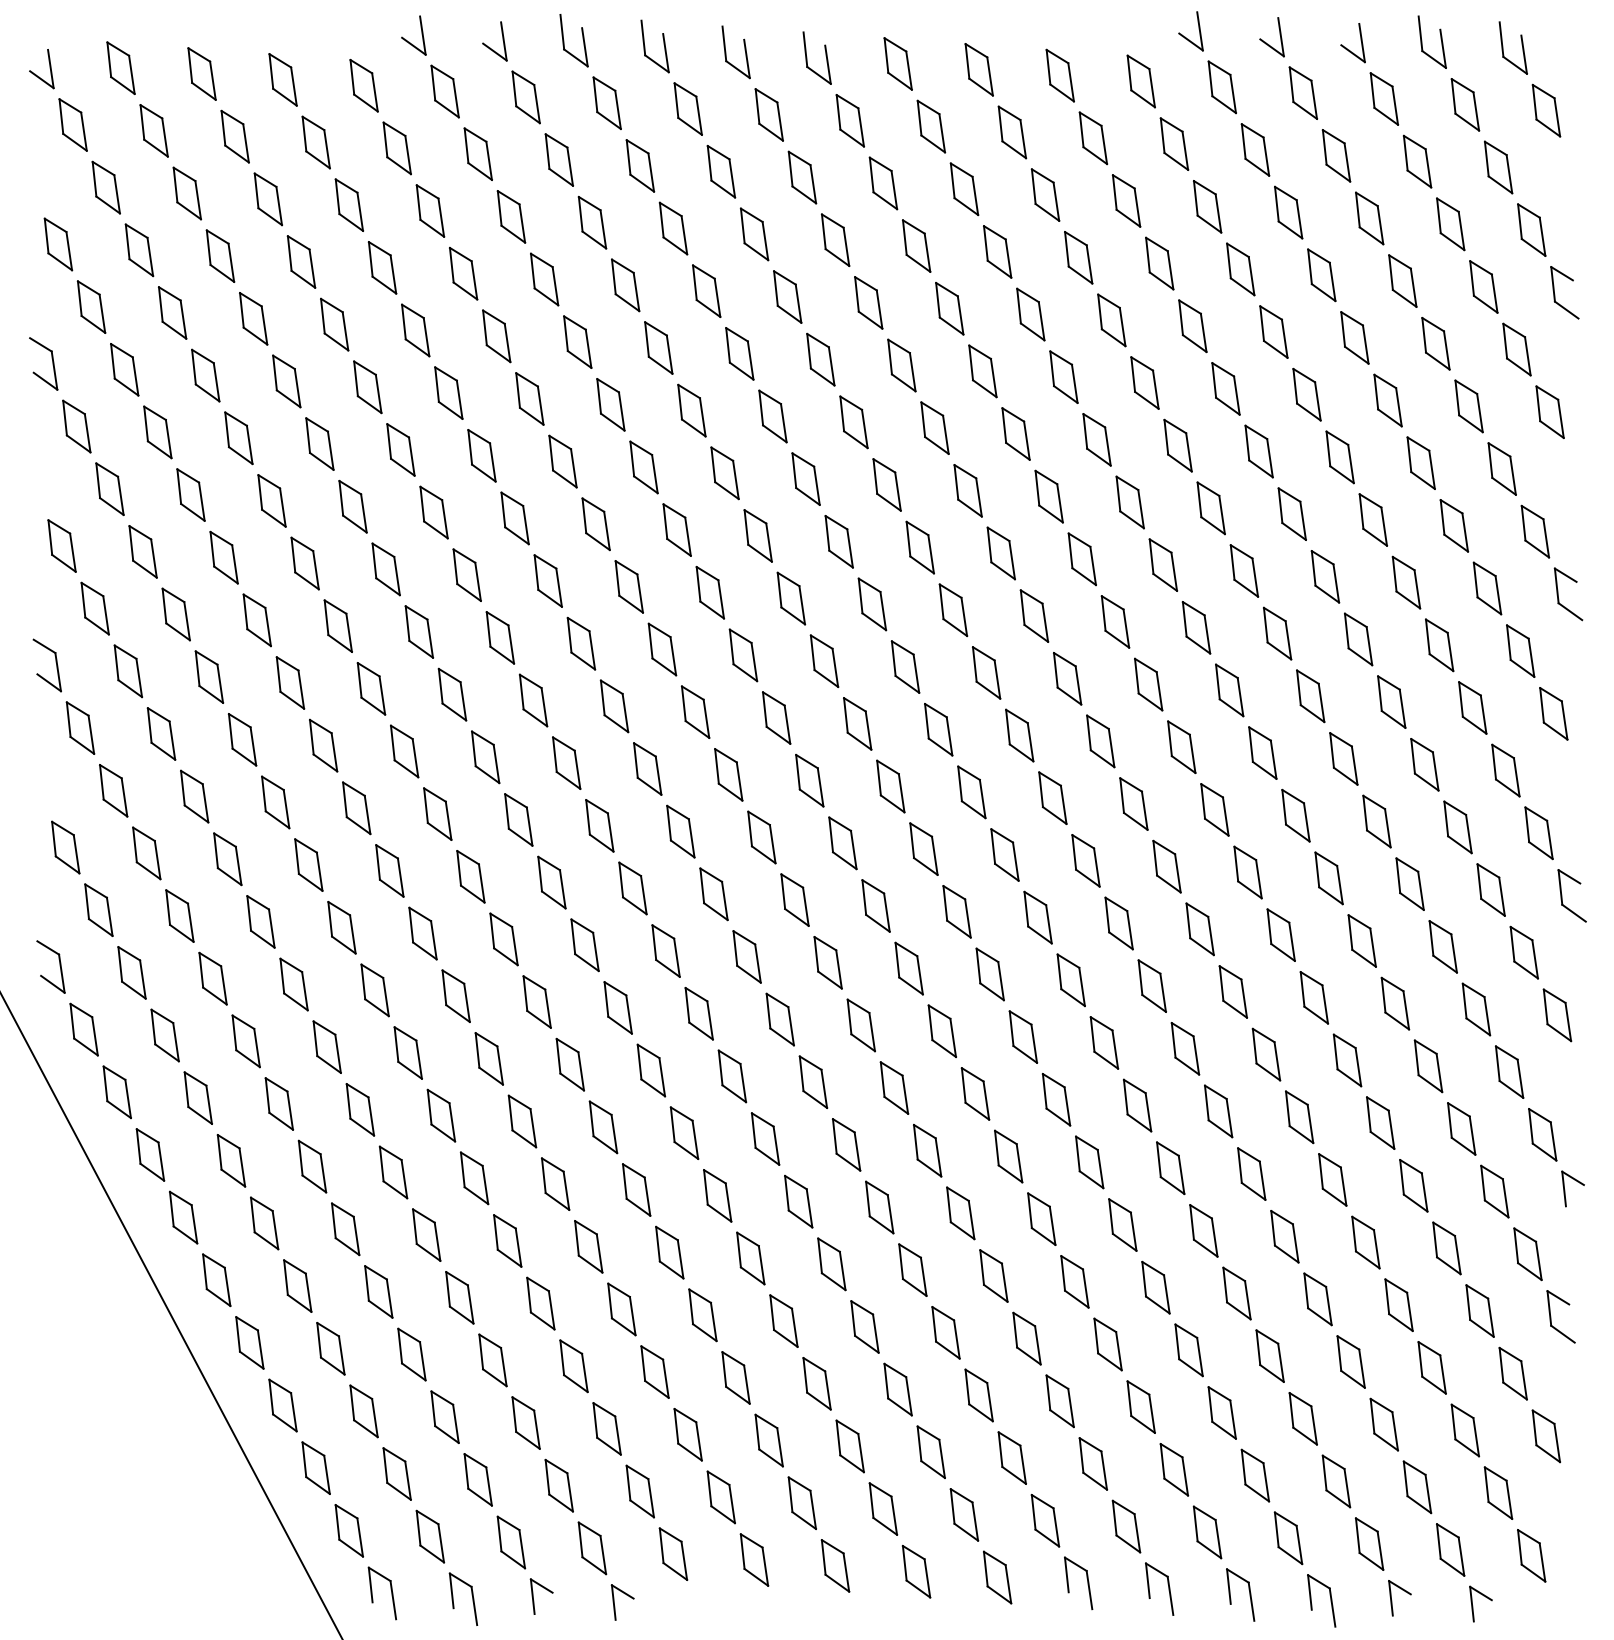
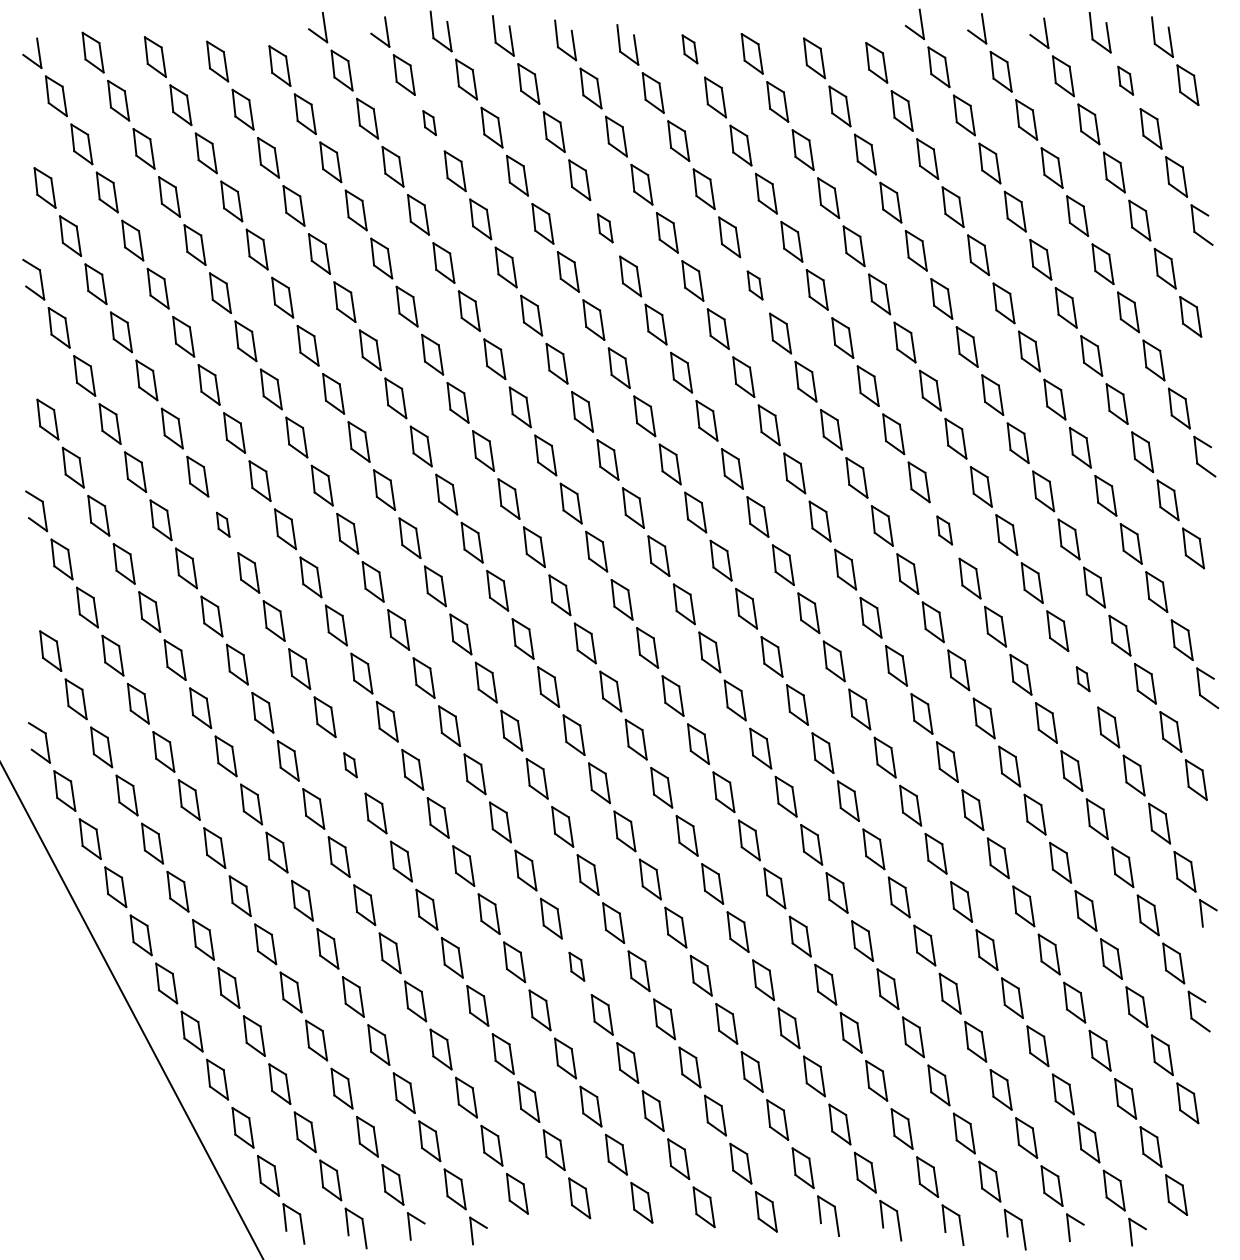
part: (897, 63) -> (689, 49), size x0.7
part: (1465, 104) -> (1125, 80), size x0.7
part: (558, 159) -> (429, 122), size x0.6
part: (787, 296) -> (605, 227), size x0.7
part: (982, 371) -> (754, 285), size x0.7
part: (290, 682) -> (223, 524), size x0.6
part: (1229, 690) -> (944, 530), size x0.7
part: (1409, 883) -> (1082, 678), size x0.6
part: (455, 995) -> (350, 764), size x0.6
part: (750, 1258) -> (576, 966), size x0.7

